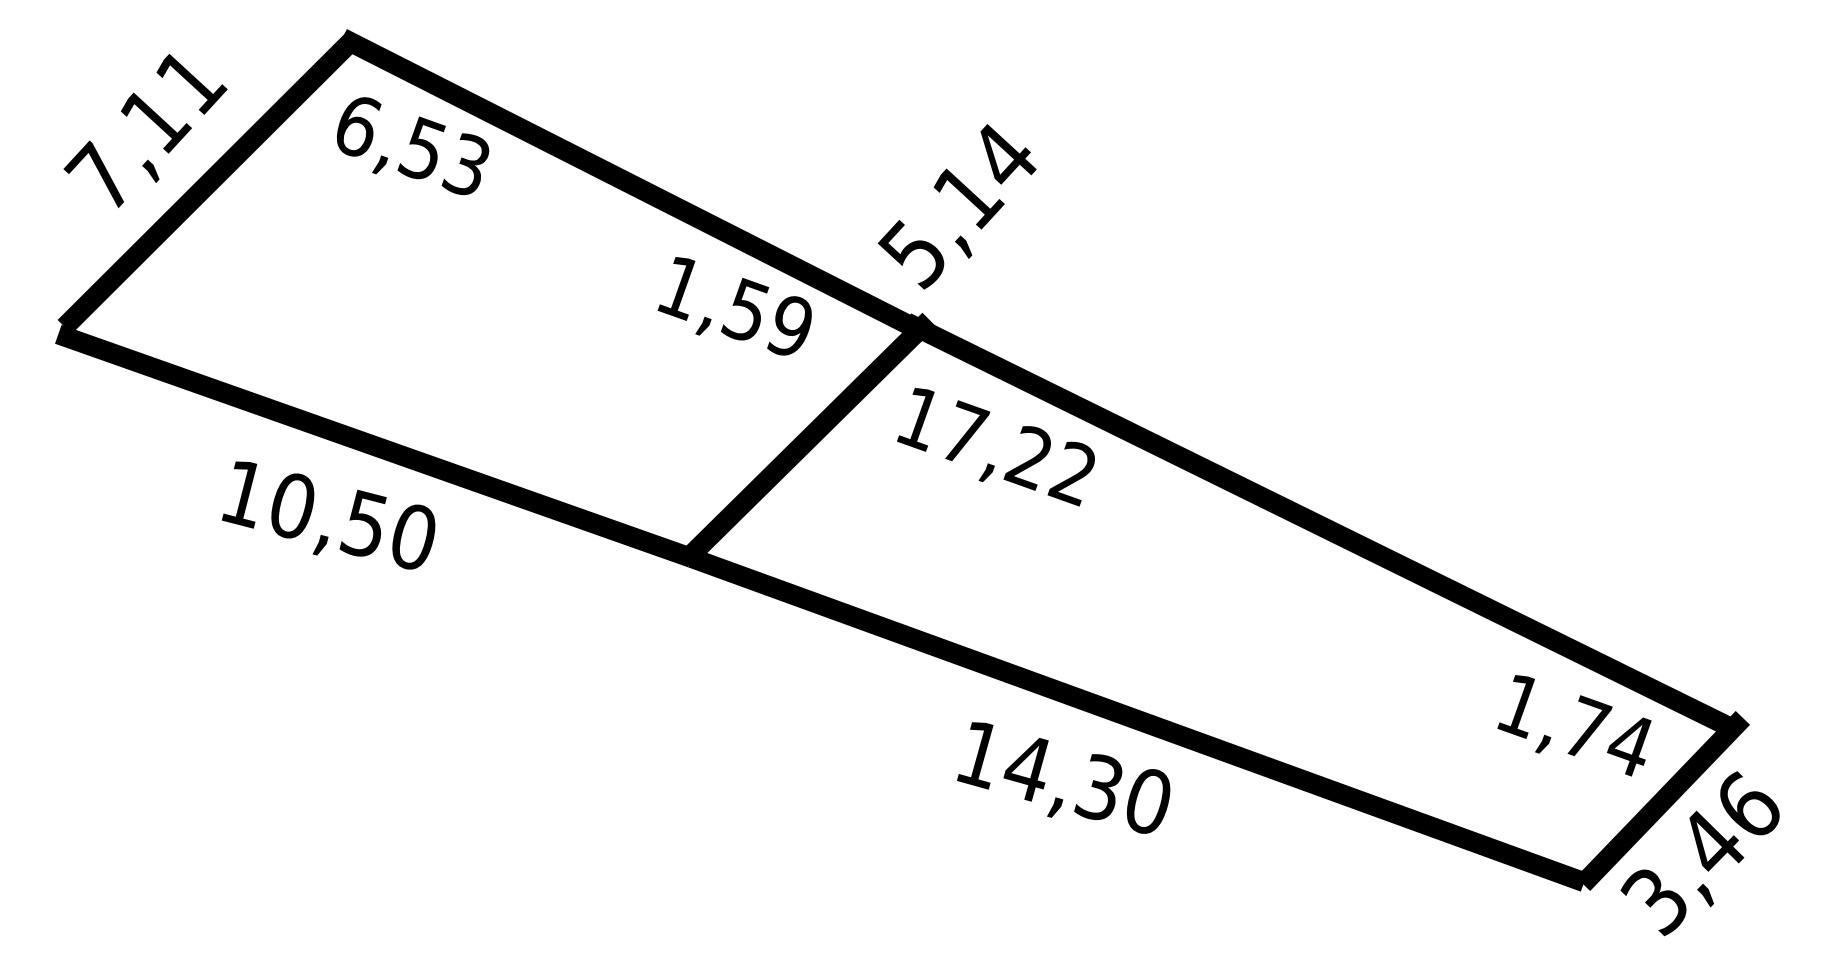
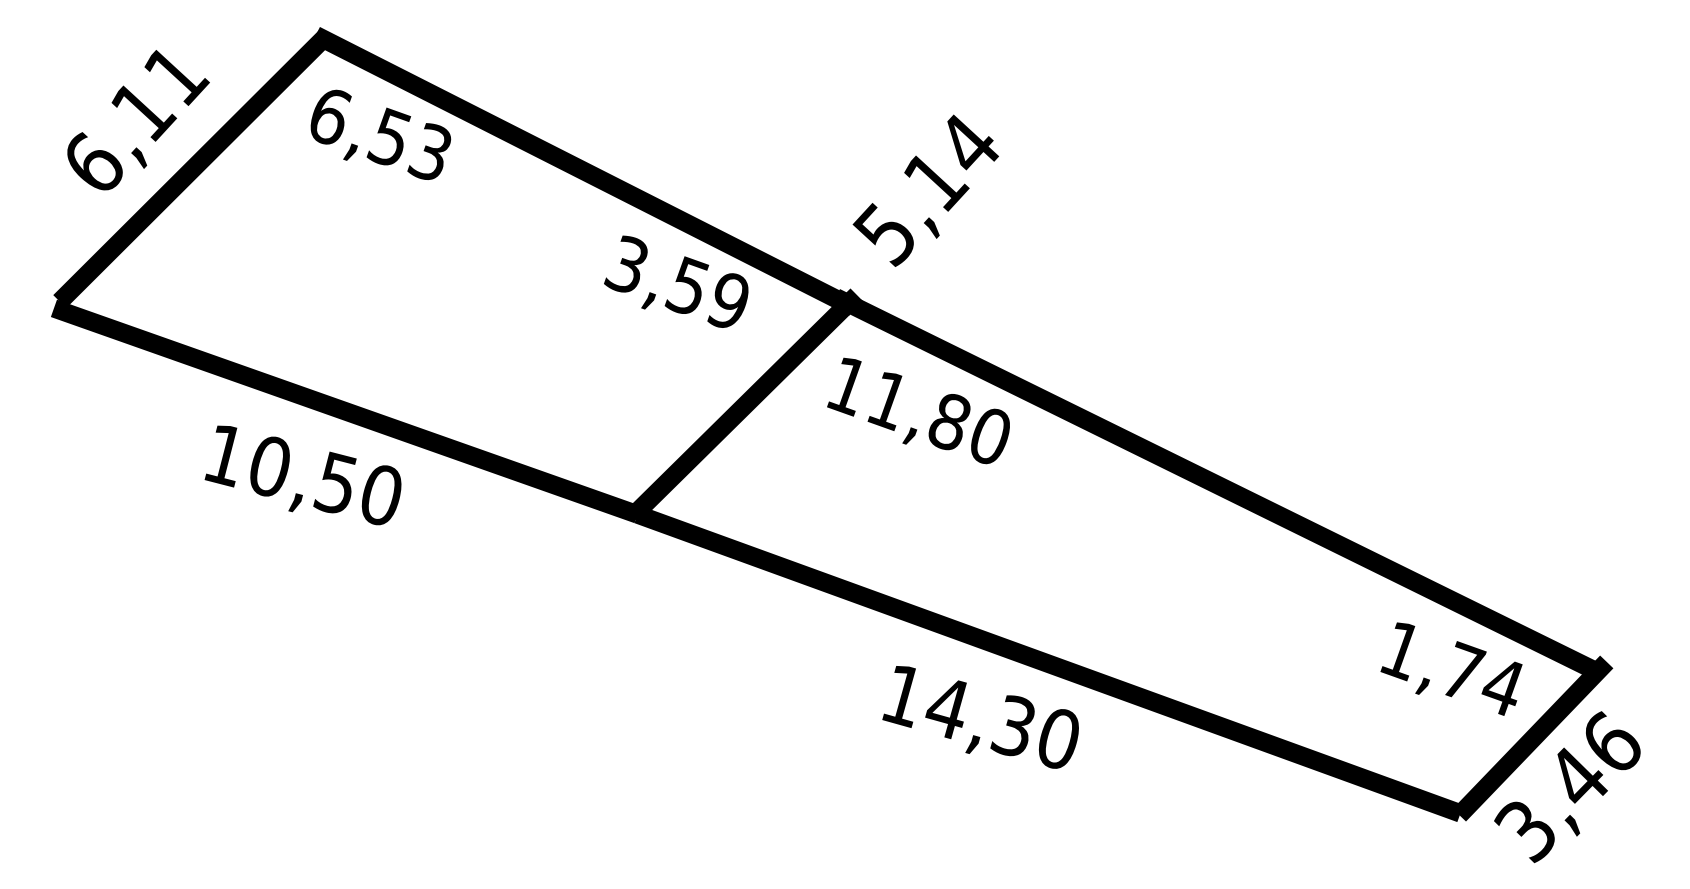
text: (97, 173) -> (90, 160), 7,11 -> 6,11
text: (956, 206) -> (925, 190), moved
text: (678, 287) -> (625, 265), 1,59 -> 3,59
text: (1018, 453) -> (939, 418), 17,22 -> 11,80

